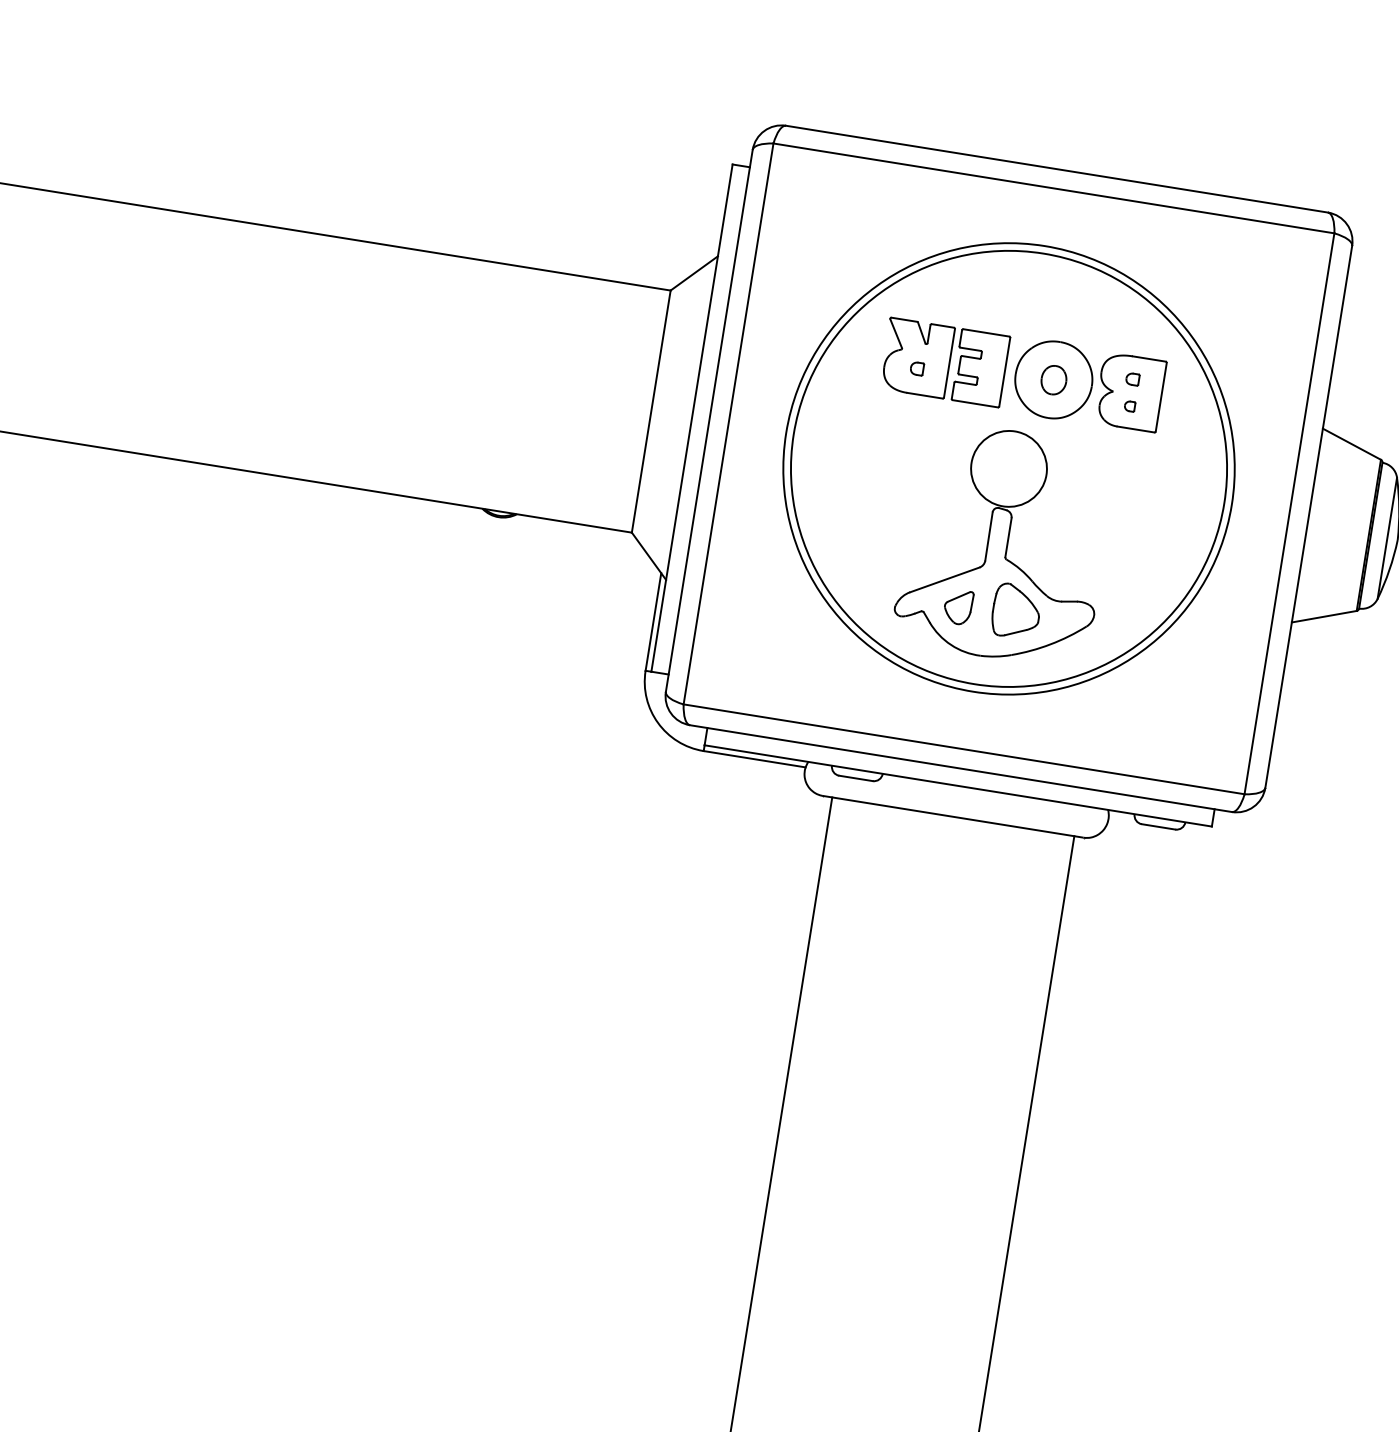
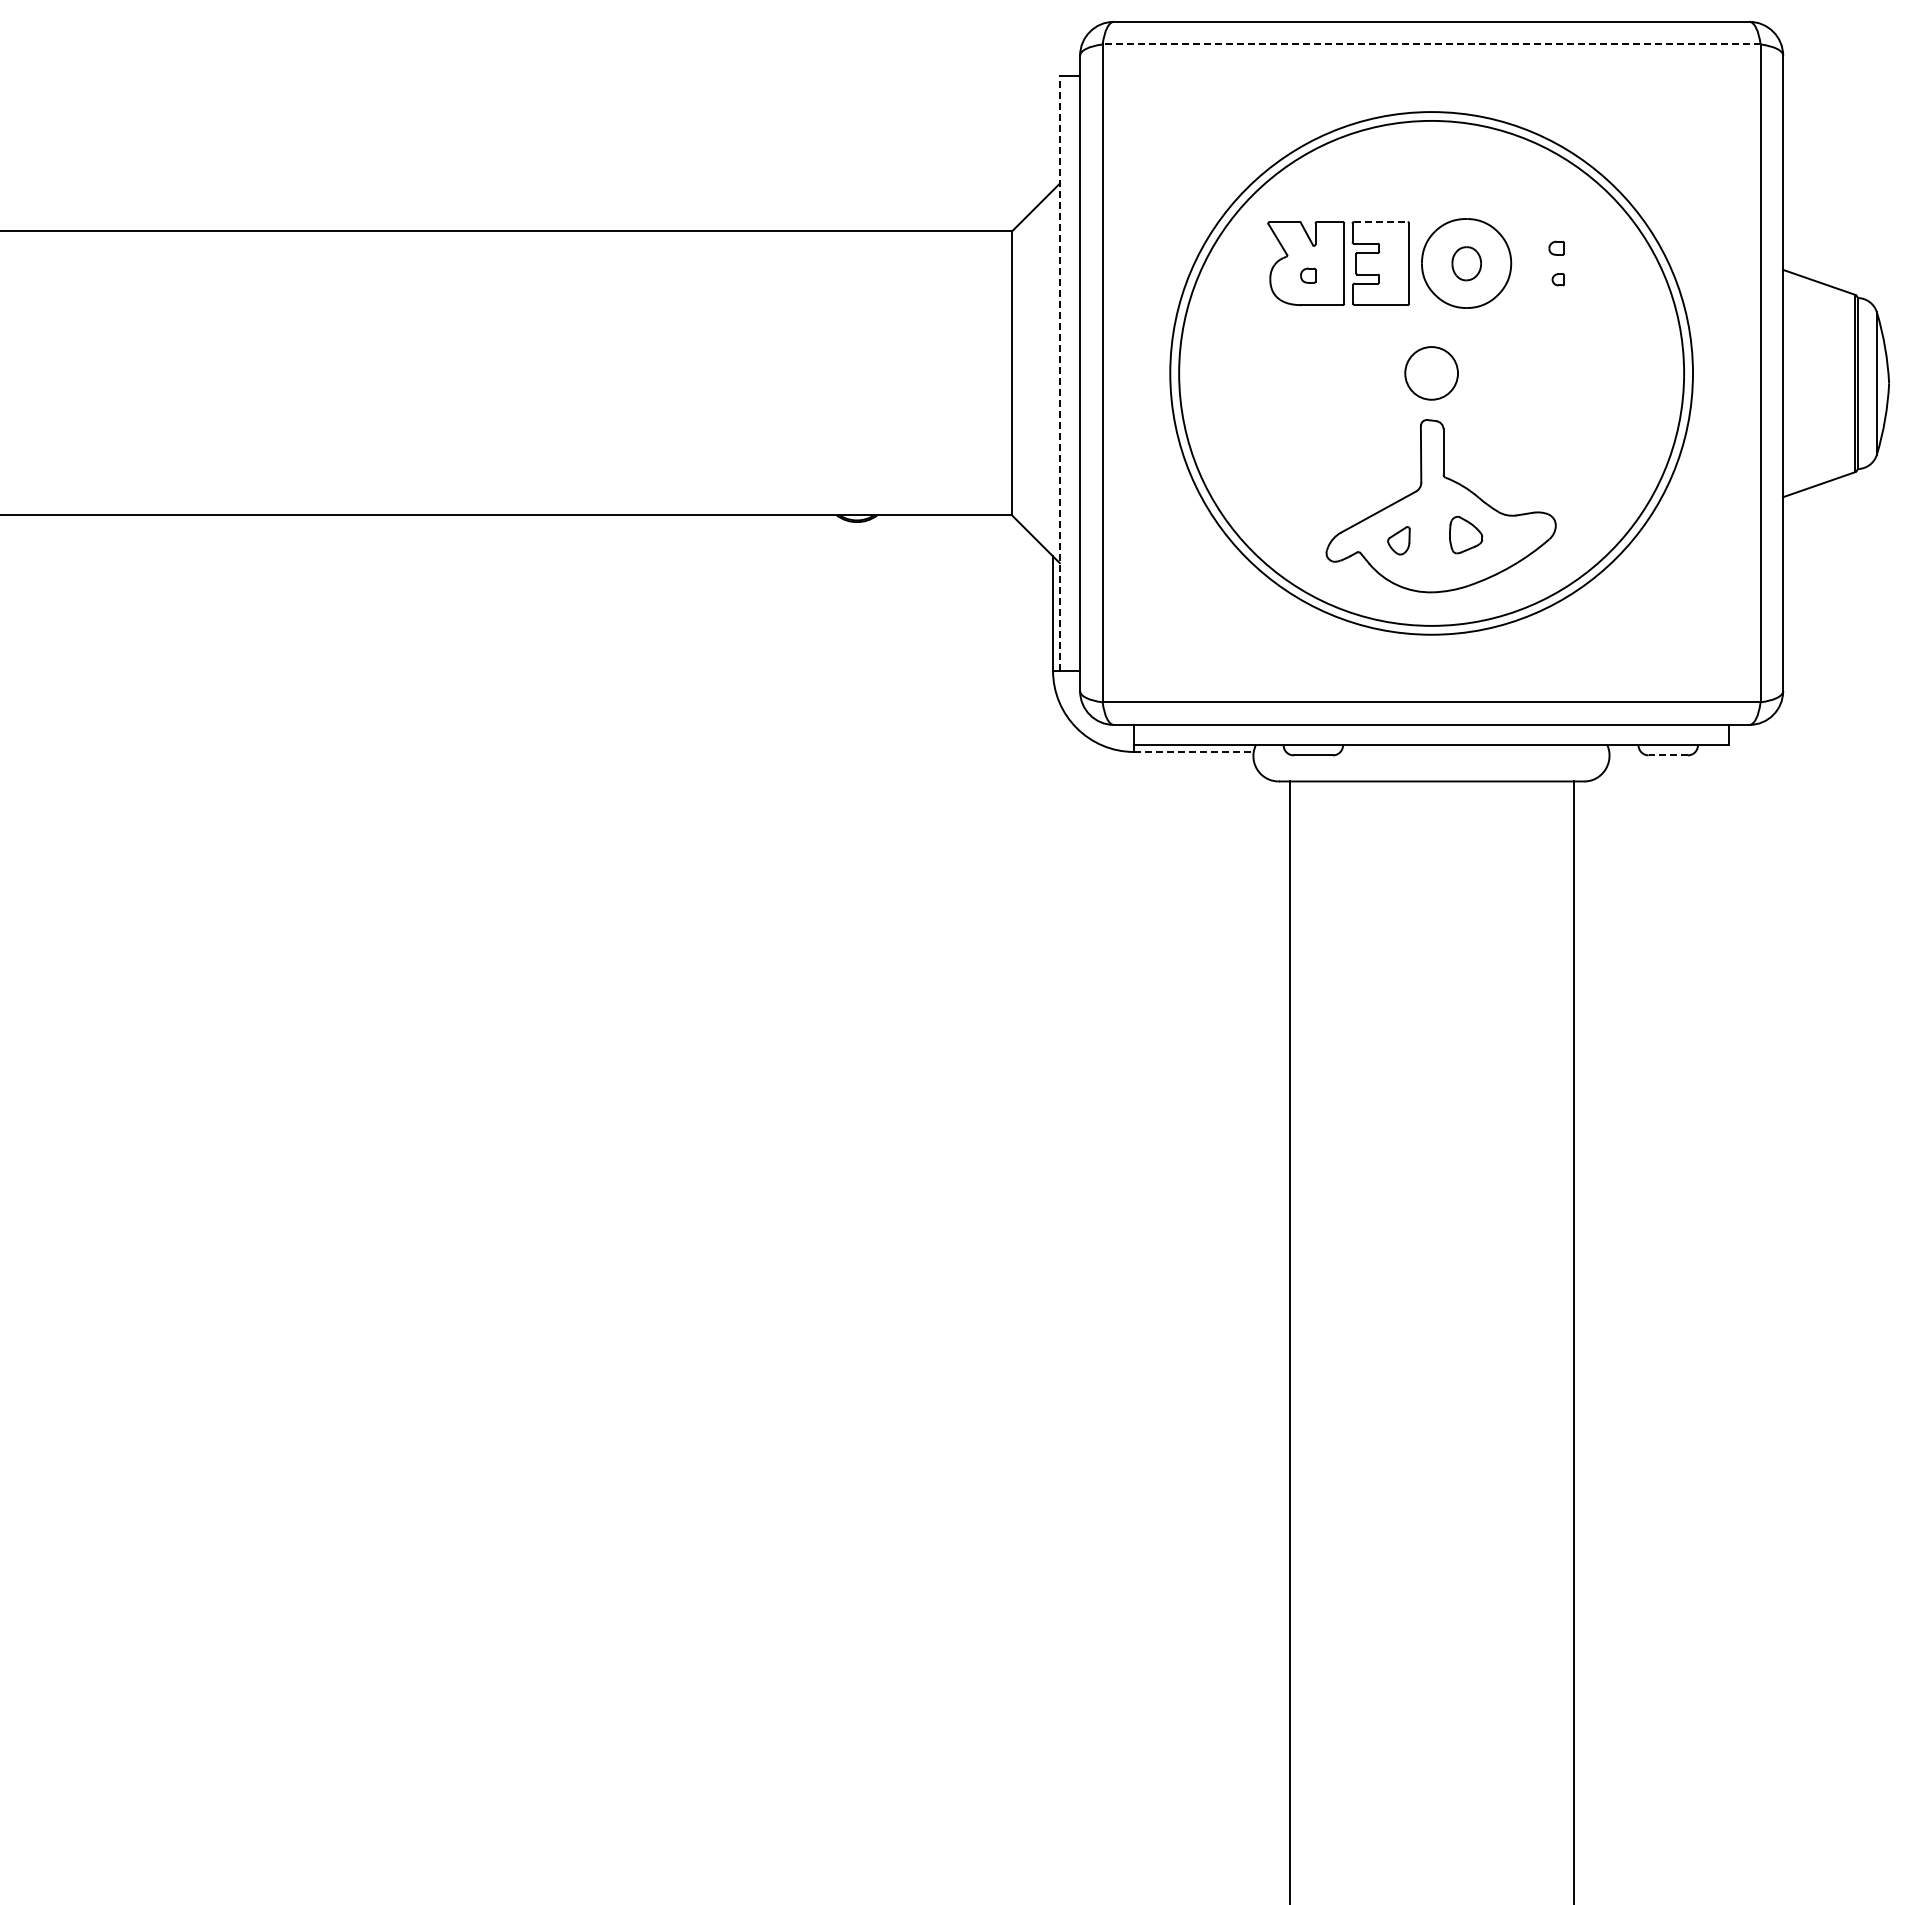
line: (1053, 188) -> (1431, 44), solid -> dashed
line: (986, 333) -> (1380, 222), solid -> dashed
part: (1129, 392) -> (1555, 263), removed
line: (691, 417) -> (1059, 372), solid -> dashed
circle: (1008, 468) -> (1431, 373), size x0.6
part: (957, 606) -> (1398, 540), size x0.7
part: (1015, 610) -> (1465, 534), size x0.6
line: (754, 758) -> (1193, 751), solid -> dashed
line: (1158, 827) -> (1668, 755), solid -> dashed

